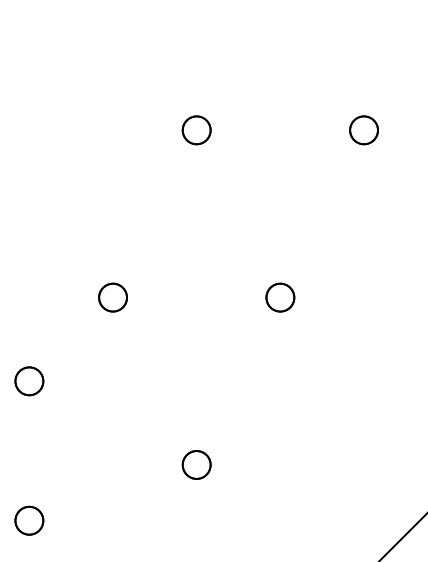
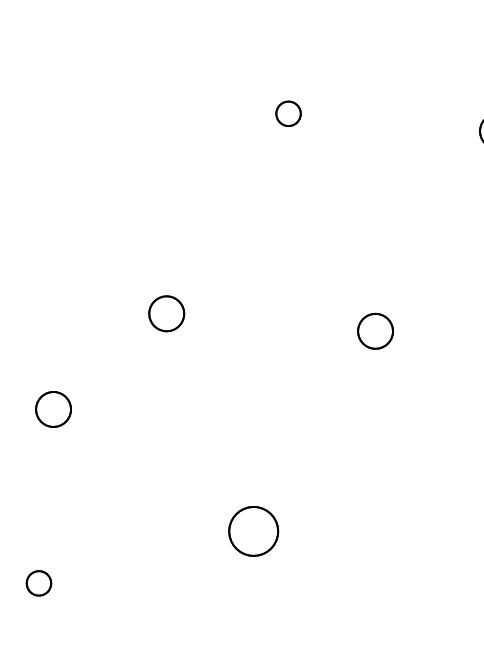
part: (196, 130) -> (288, 113), size x0.7
part: (196, 464) -> (253, 530), size x1.4
part: (29, 520) -> (39, 583), size x0.7

